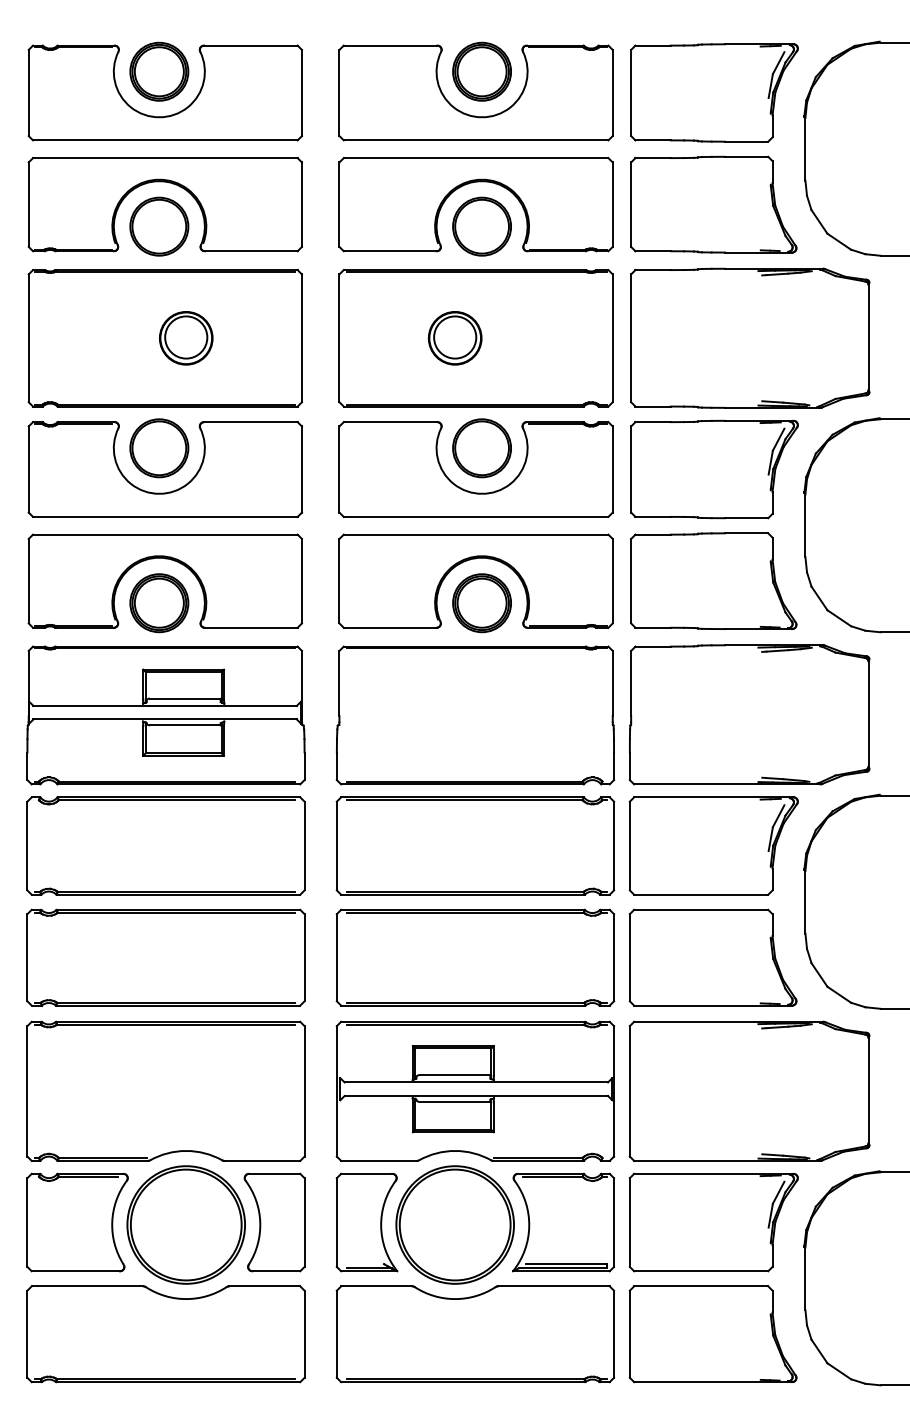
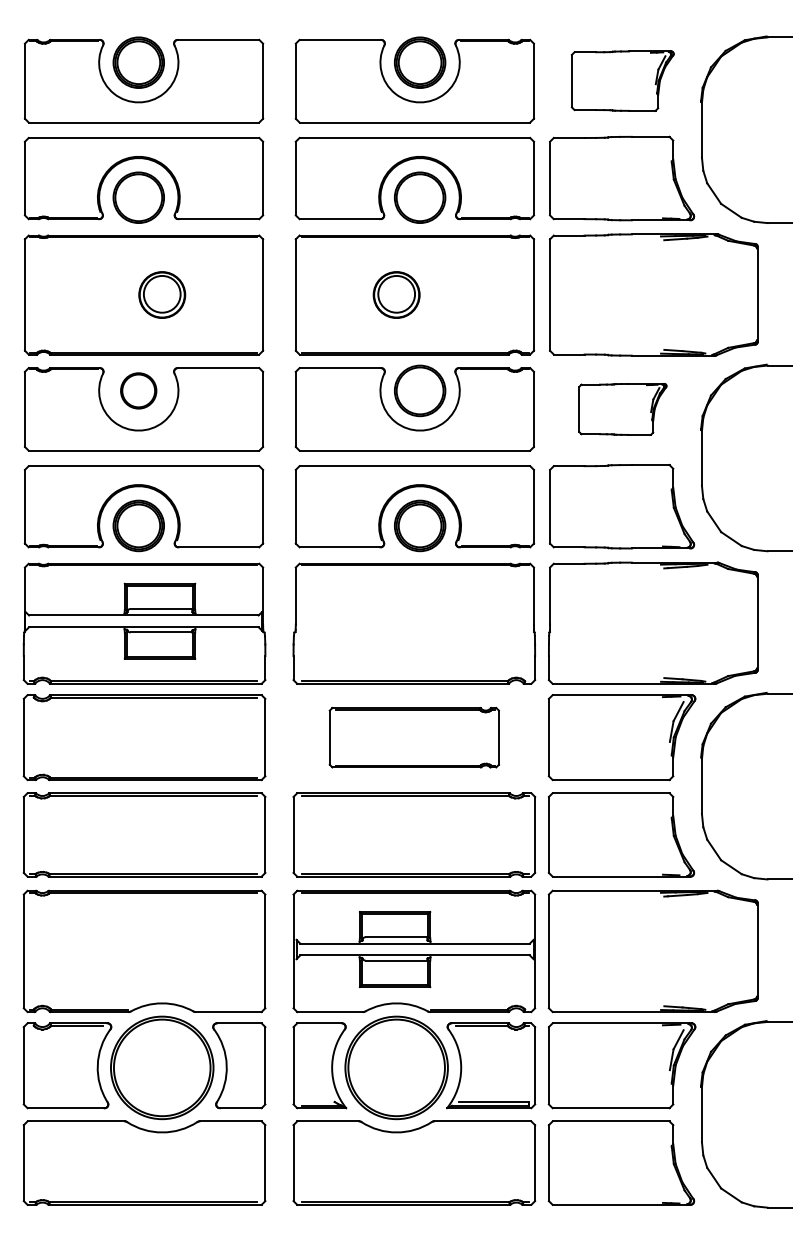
part: (714, 92) -> (622, 80), size x0.7
part: (158, 447) -> (138, 390), size x0.7
part: (714, 469) -> (622, 409), size x0.6
part: (475, 845) -> (414, 737), size x0.7

